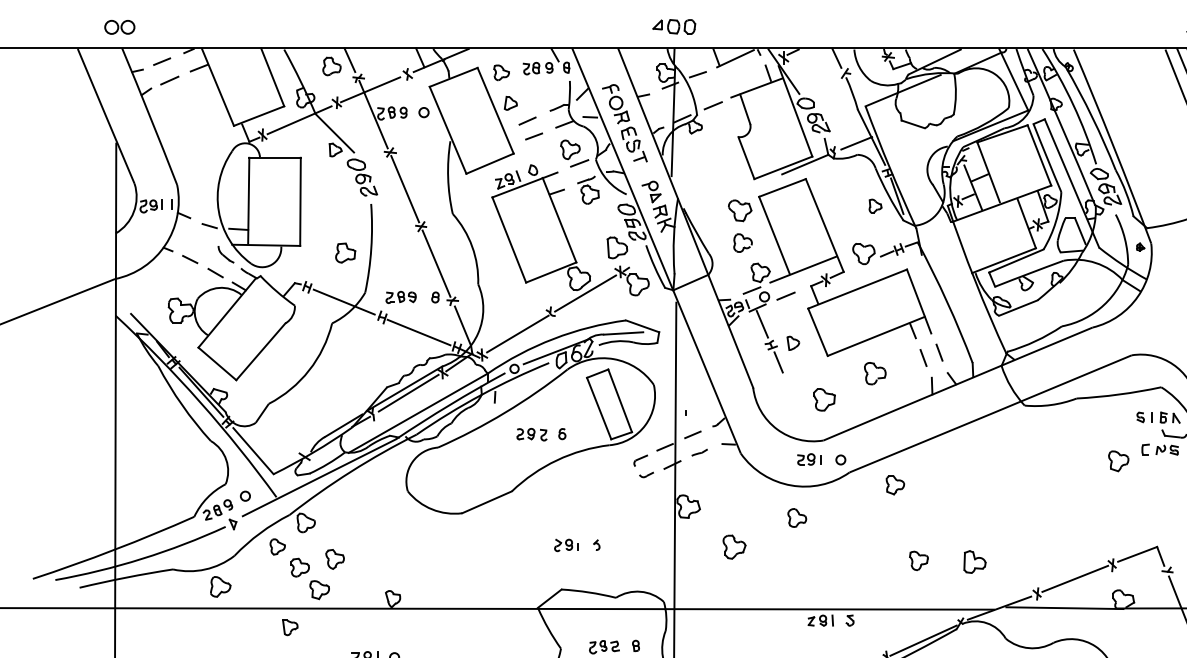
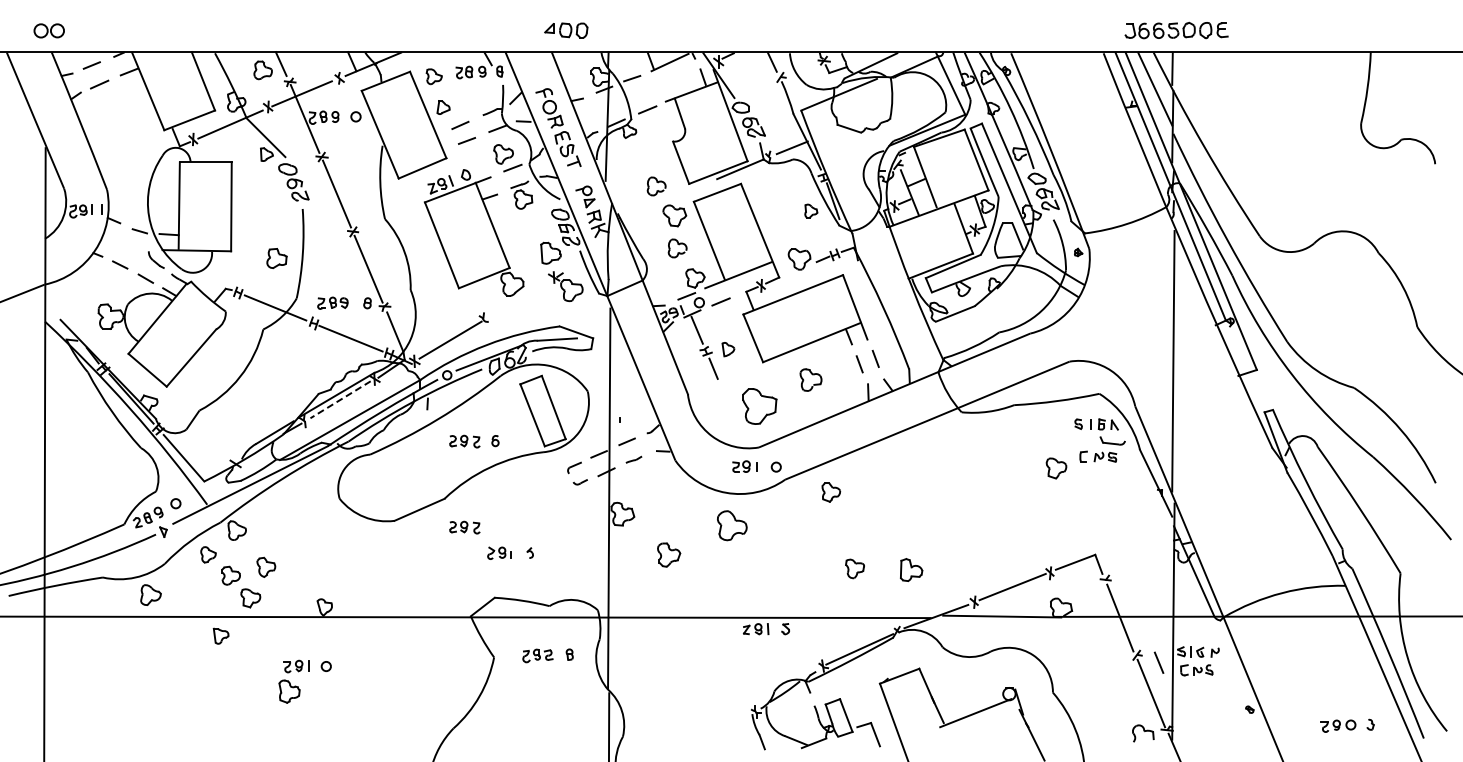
part: (674, 26) -> (566, 30), moved
part: (722, 181) -> (656, 186), added
line: (585, 293) -> (518, 299), removed
line: (408, 393) -> (340, 400), solid -> dashed
part: (824, 399) -> (759, 406), size x1.6
part: (797, 517) -> (732, 525), size x1.6
part: (531, 519) -> (464, 527), added

